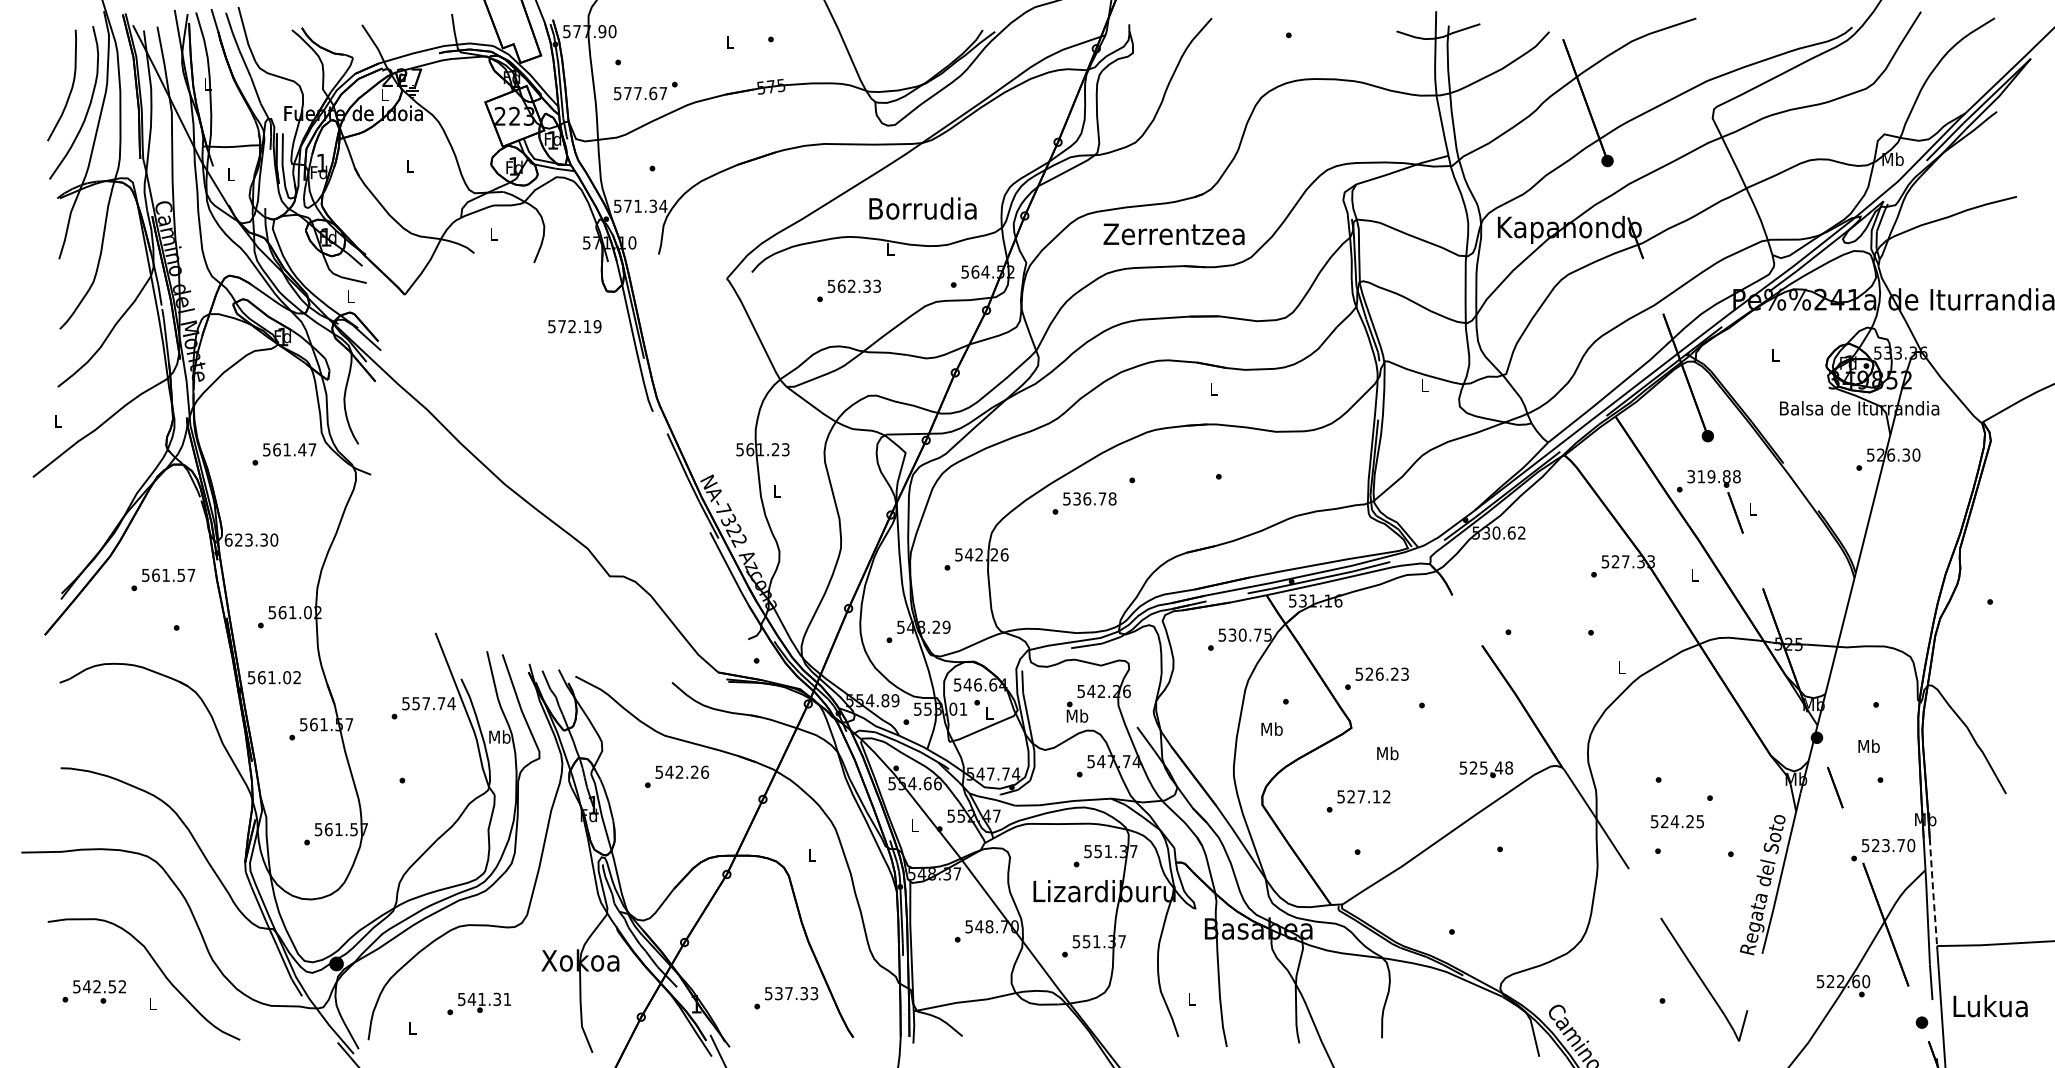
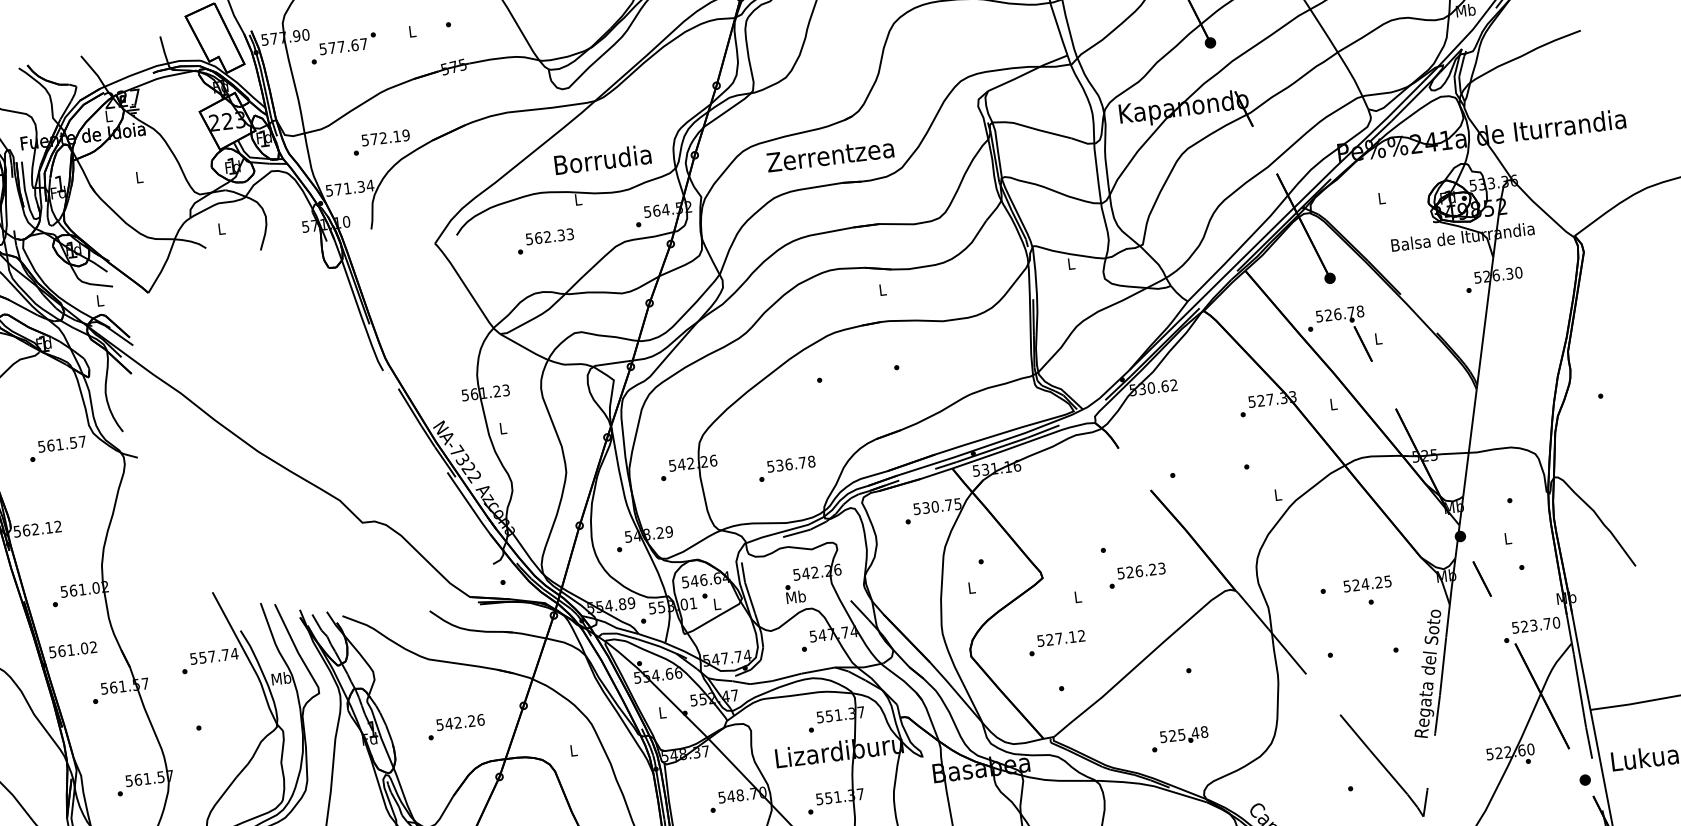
text: (645, 90) -> (347, 43), moved
text: (574, 326) -> (385, 137), moved
text: (302, 449) -> (73, 442), 561.47 -> 561.57
text: (1708, 476) -> (1335, 314), 319.88 -> 526.78
text: (1084, 503) -> (786, 468), moved
text: (251, 539) -> (37, 528), 623.30 -> 562.12
text: (1376, 678) -> (1136, 575), moved
text: (1271, 728) -> (971, 587), Mb -> L
text: (1868, 746) -> (1507, 538), Mb -> L
text: (1387, 753) -> (1077, 597), Mb -> L
text: (1486, 769) -> (1184, 735), moved
text: (677, 776) -> (456, 726), moved
text: (1677, 821) -> (1367, 583), moved
line: (1933, 891) -> (1581, 661), dashed -> solid

